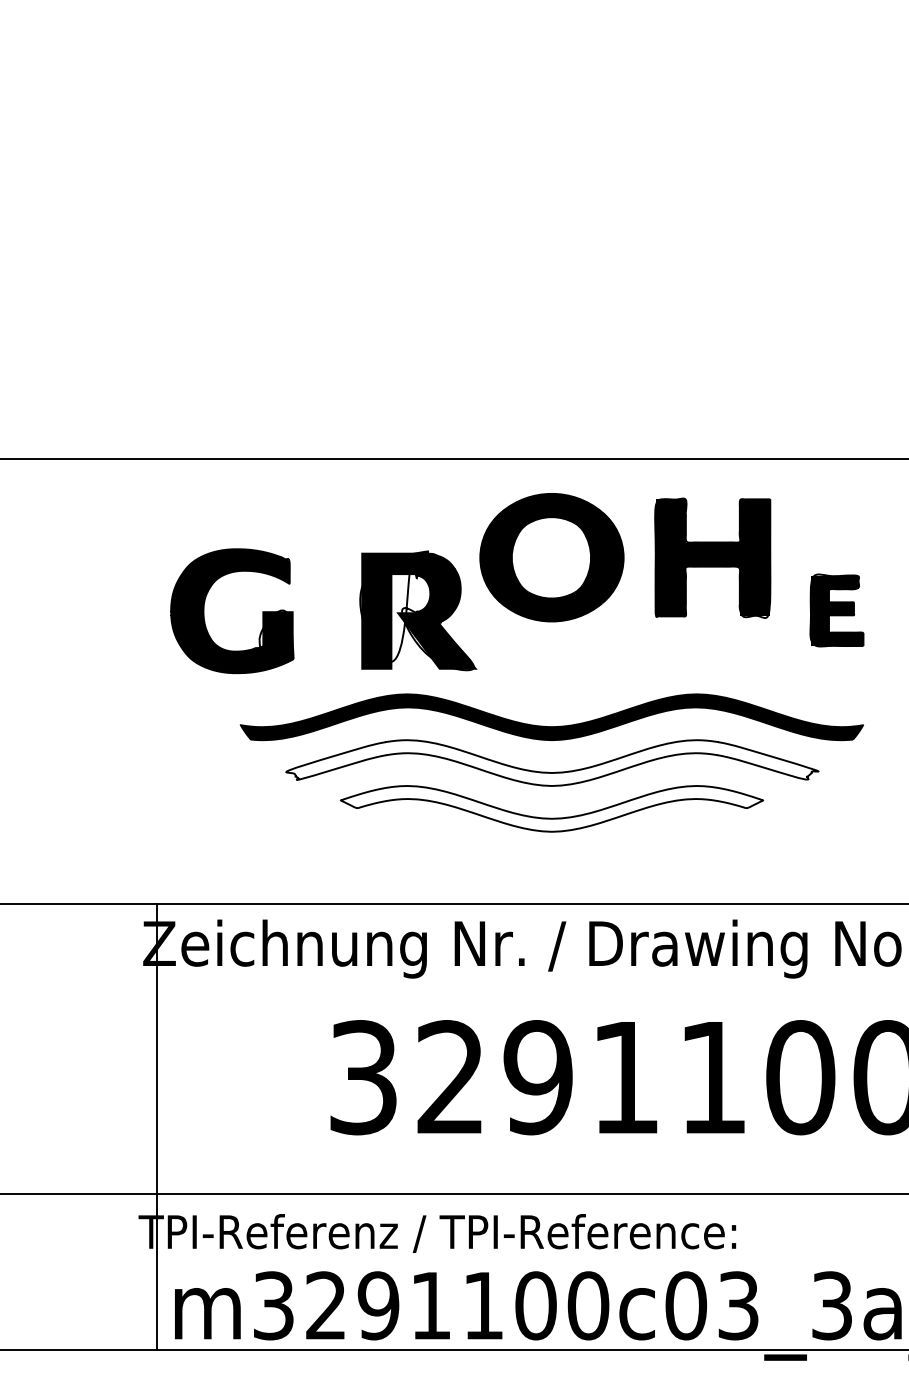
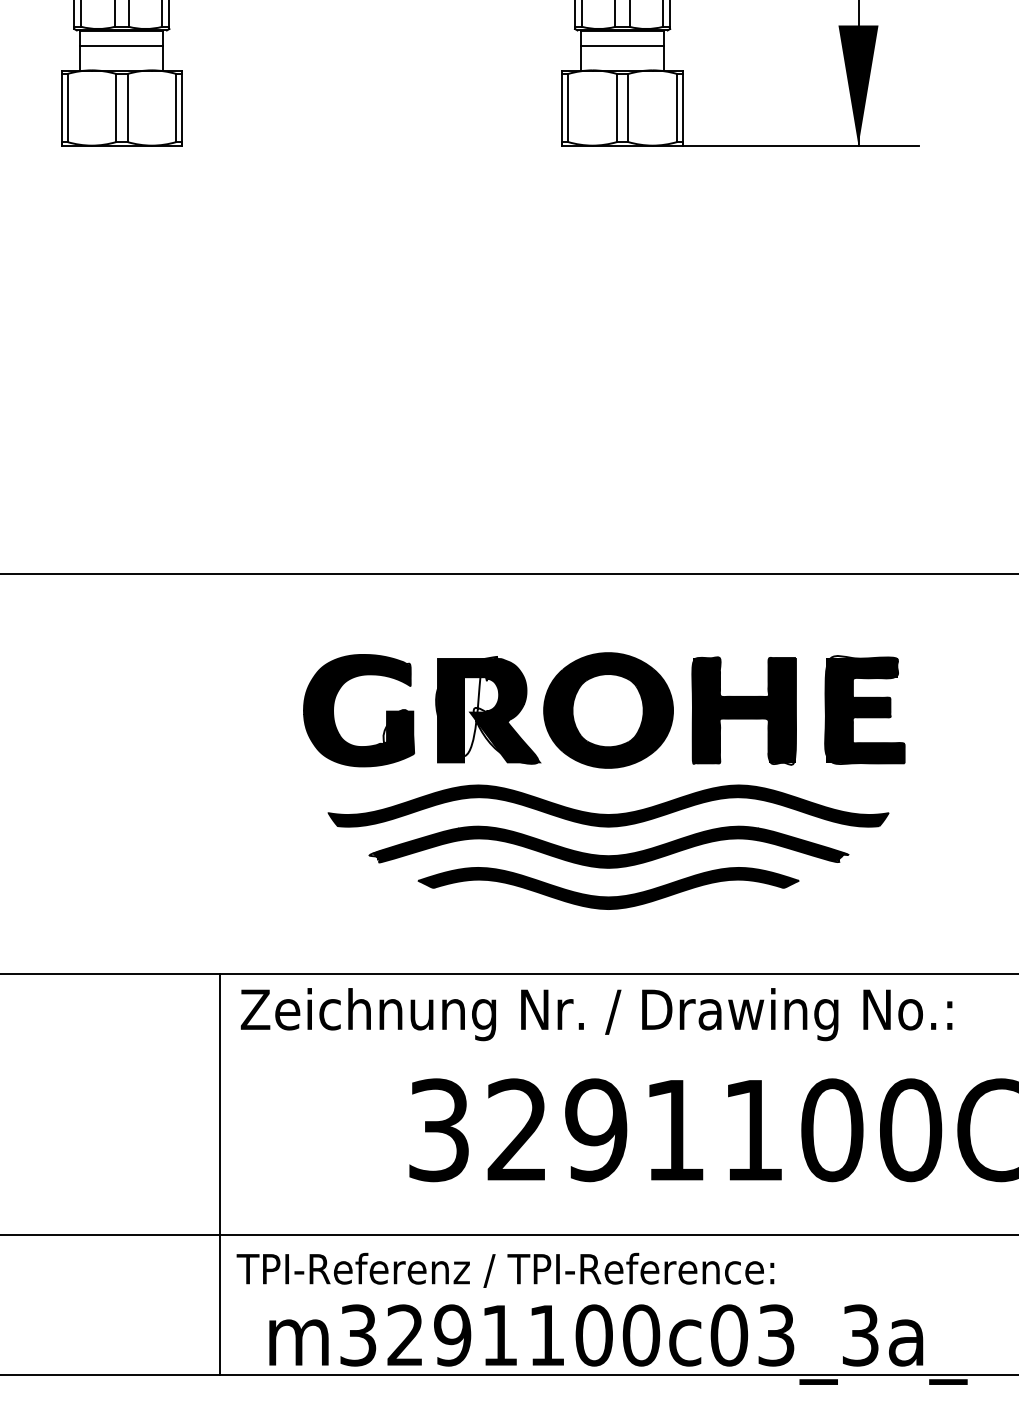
part: (551, 557) -> (608, 710), moved
part: (711, 557) -> (743, 710), moved
part: (205, 607) -> (334, 707), moved
part: (836, 609) -> (864, 709), size x1.67
fill: (551, 762) -> (608, 846), added
fill: (551, 808) -> (608, 888), added
line: (157, 1126) -> (219, 1174), moved

